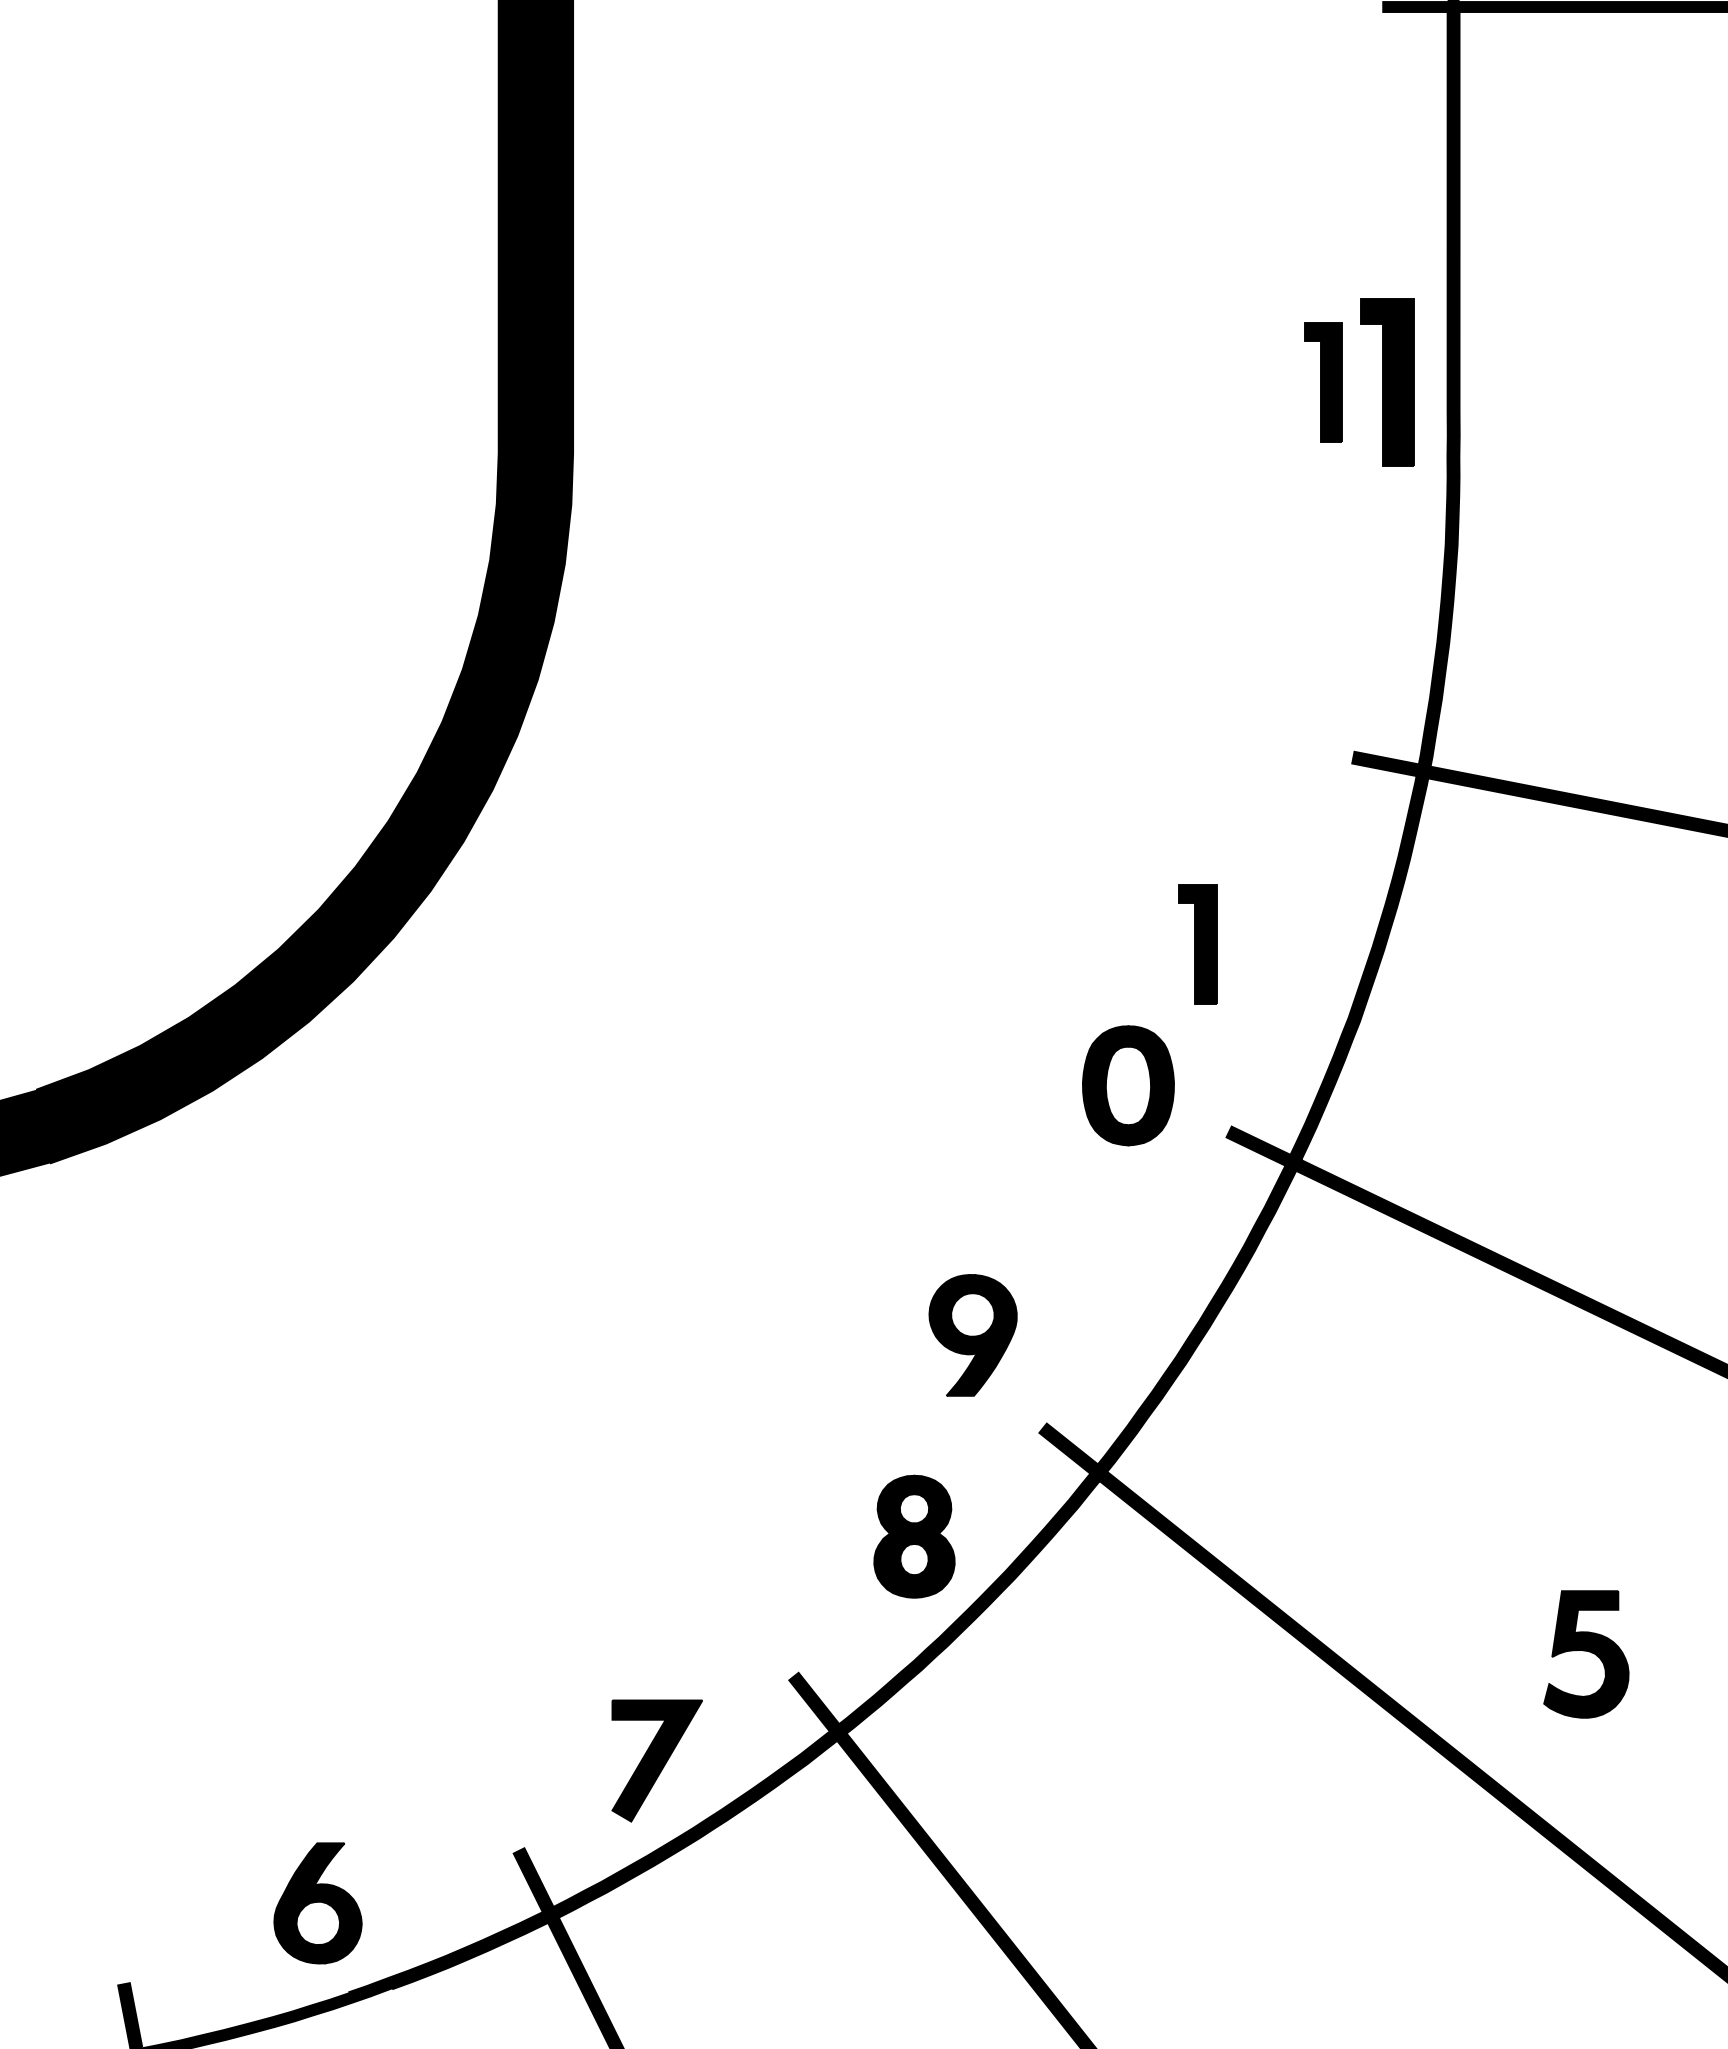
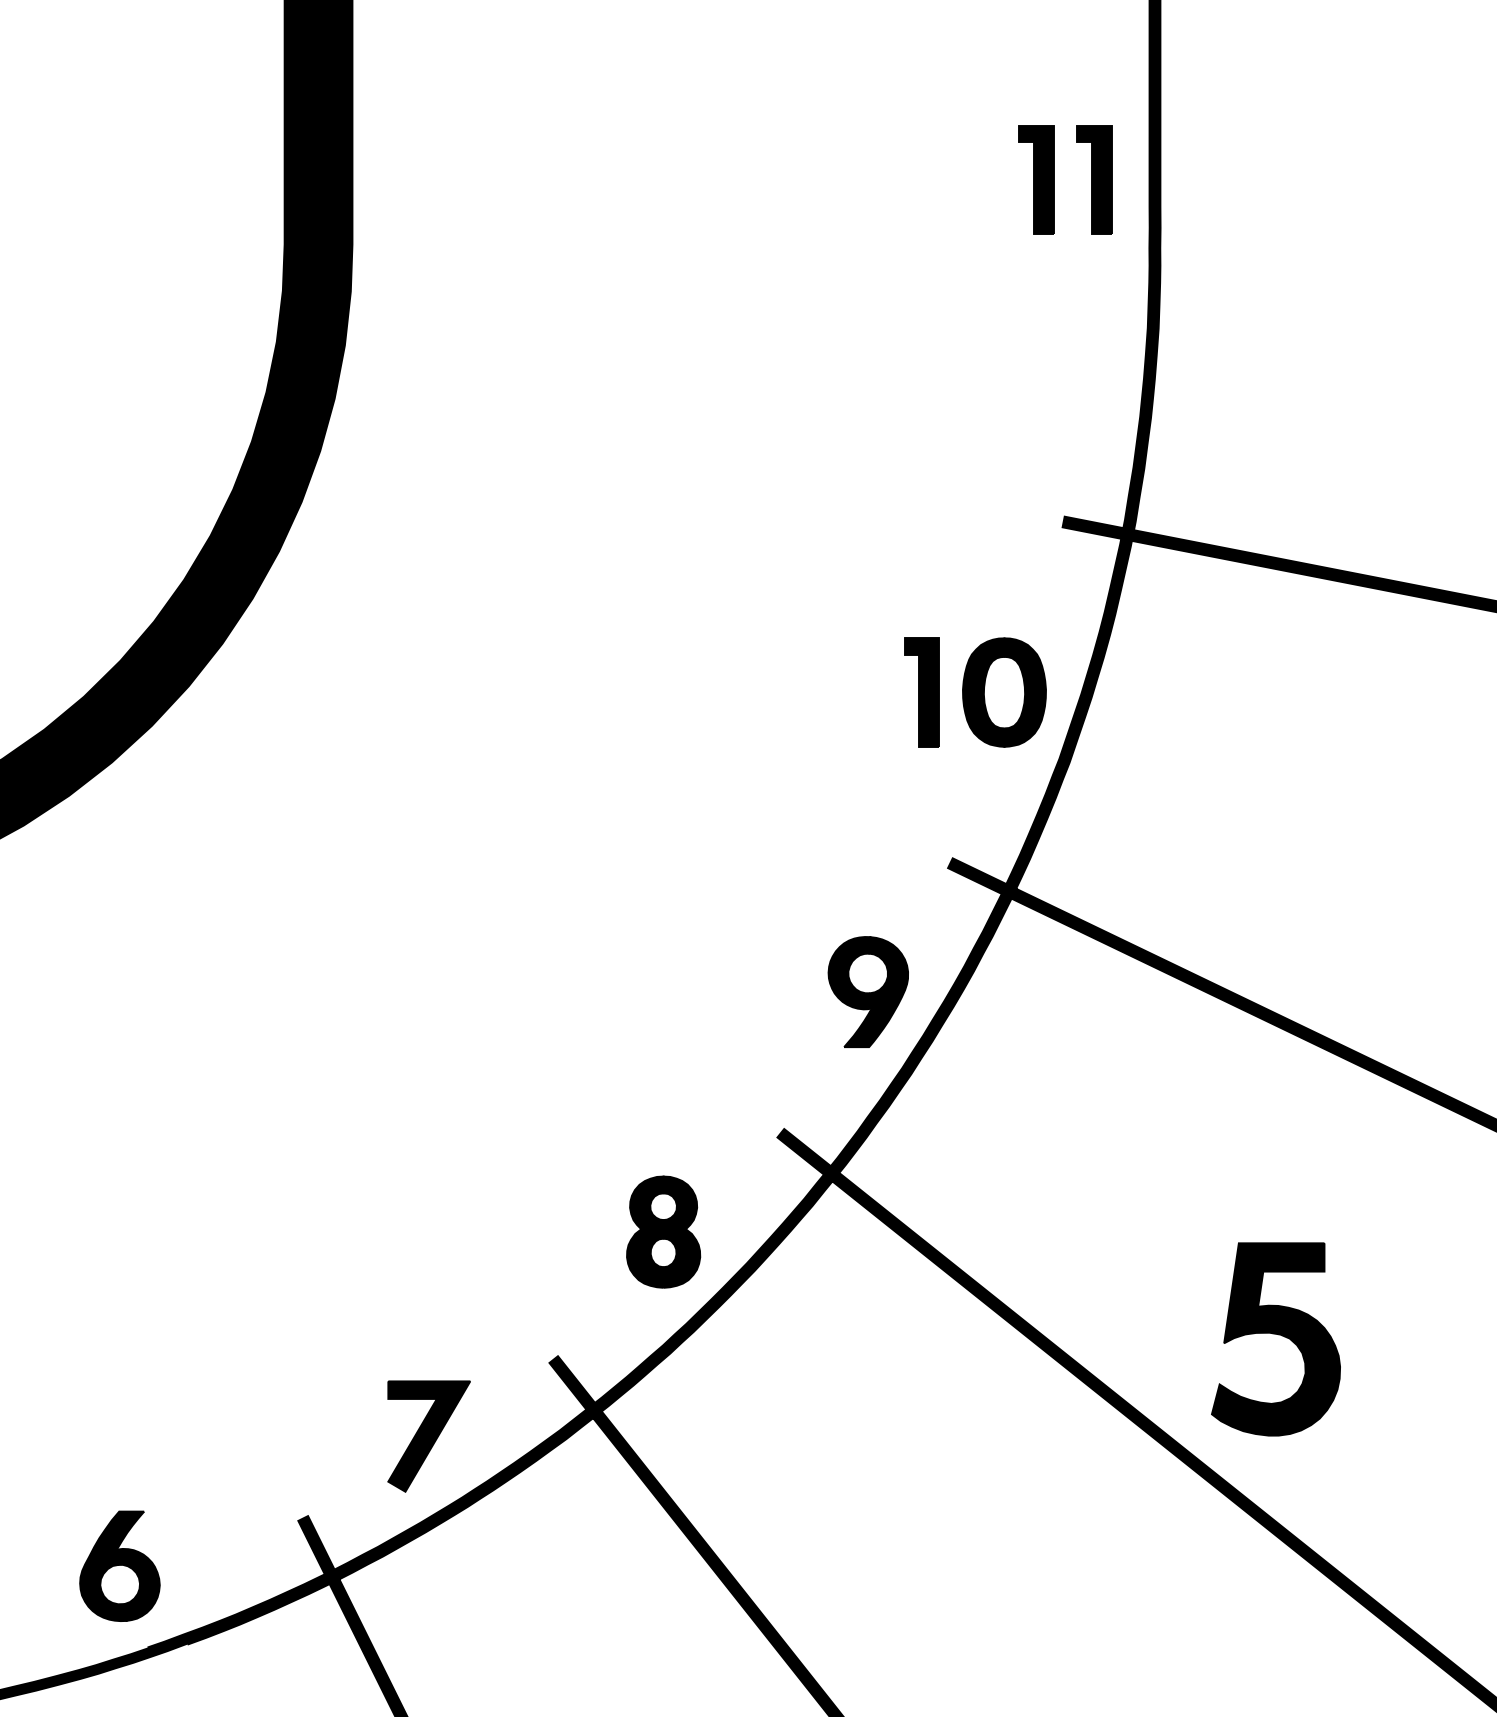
part: (1386, 382) -> (1093, 180), size x0.71
part: (1128, 1085) -> (1004, 692), moved
part: (972, 1335) -> (867, 992), moved
part: (1586, 1654) -> (1276, 1339), size x1.67

